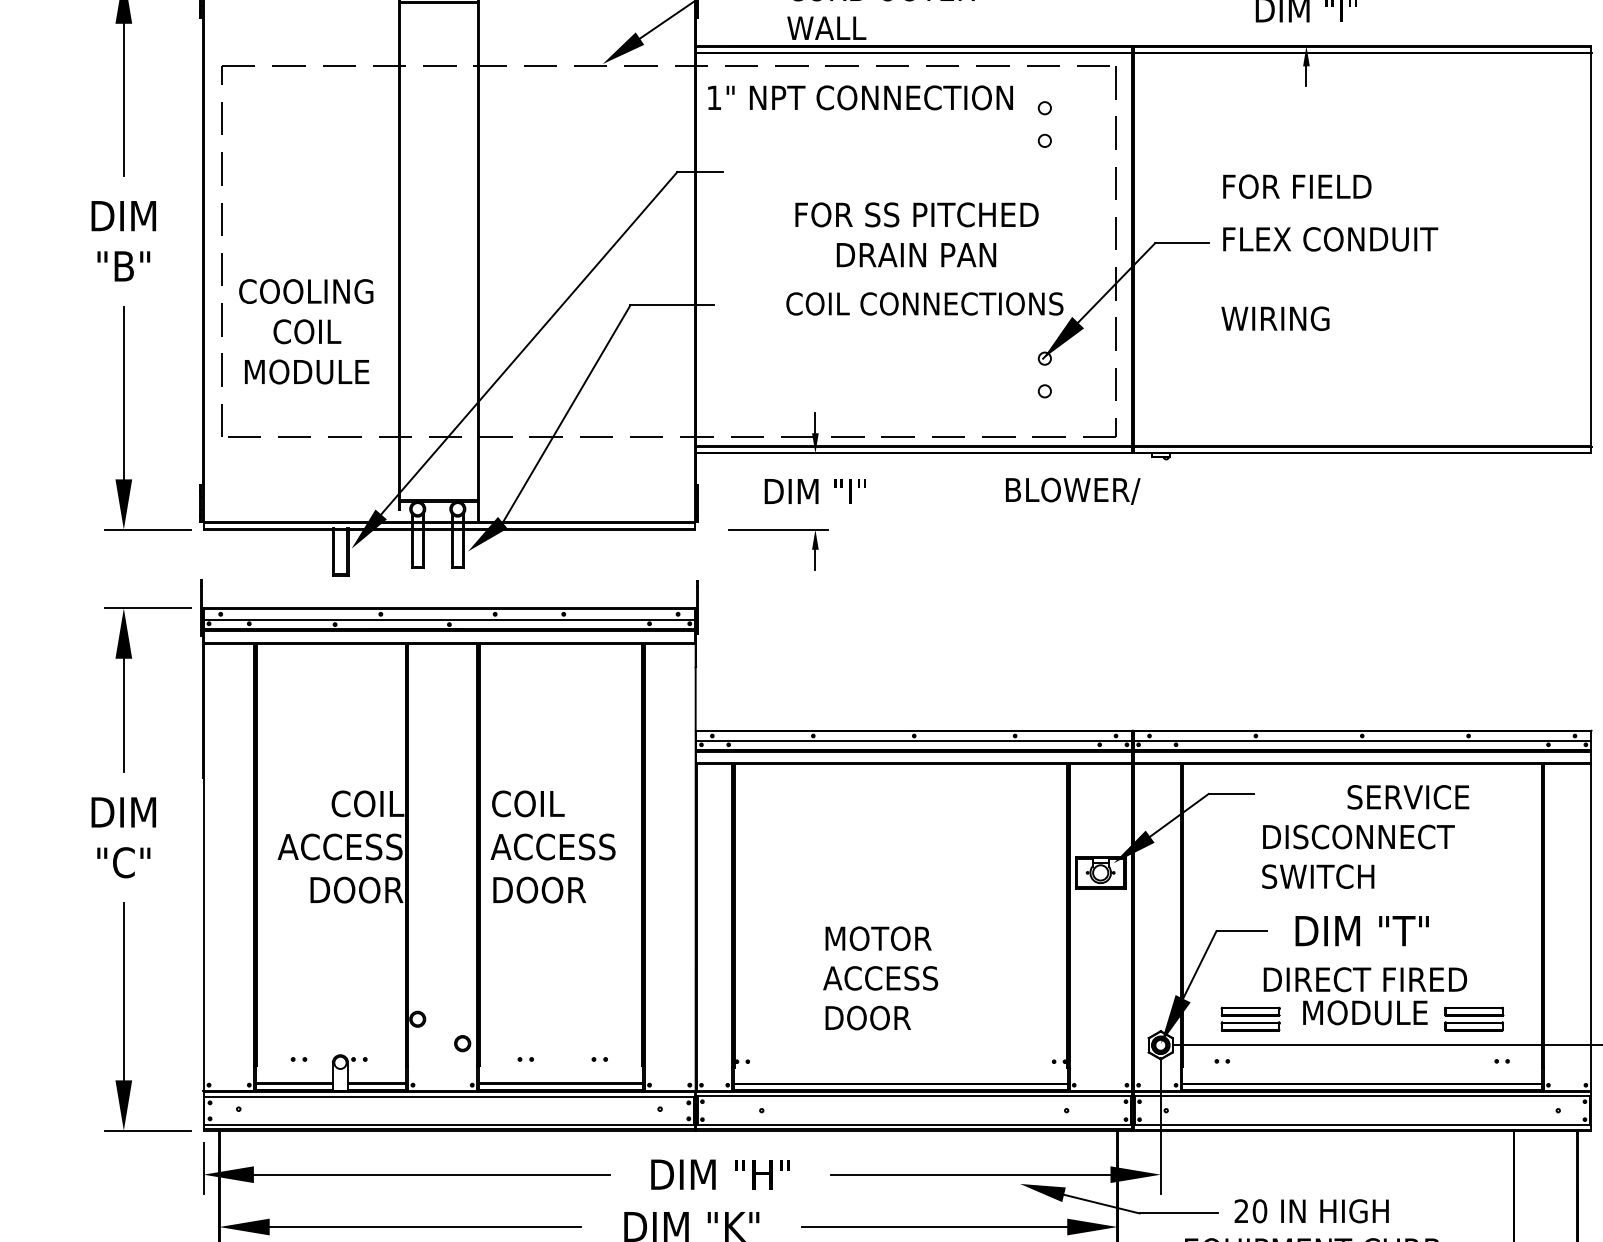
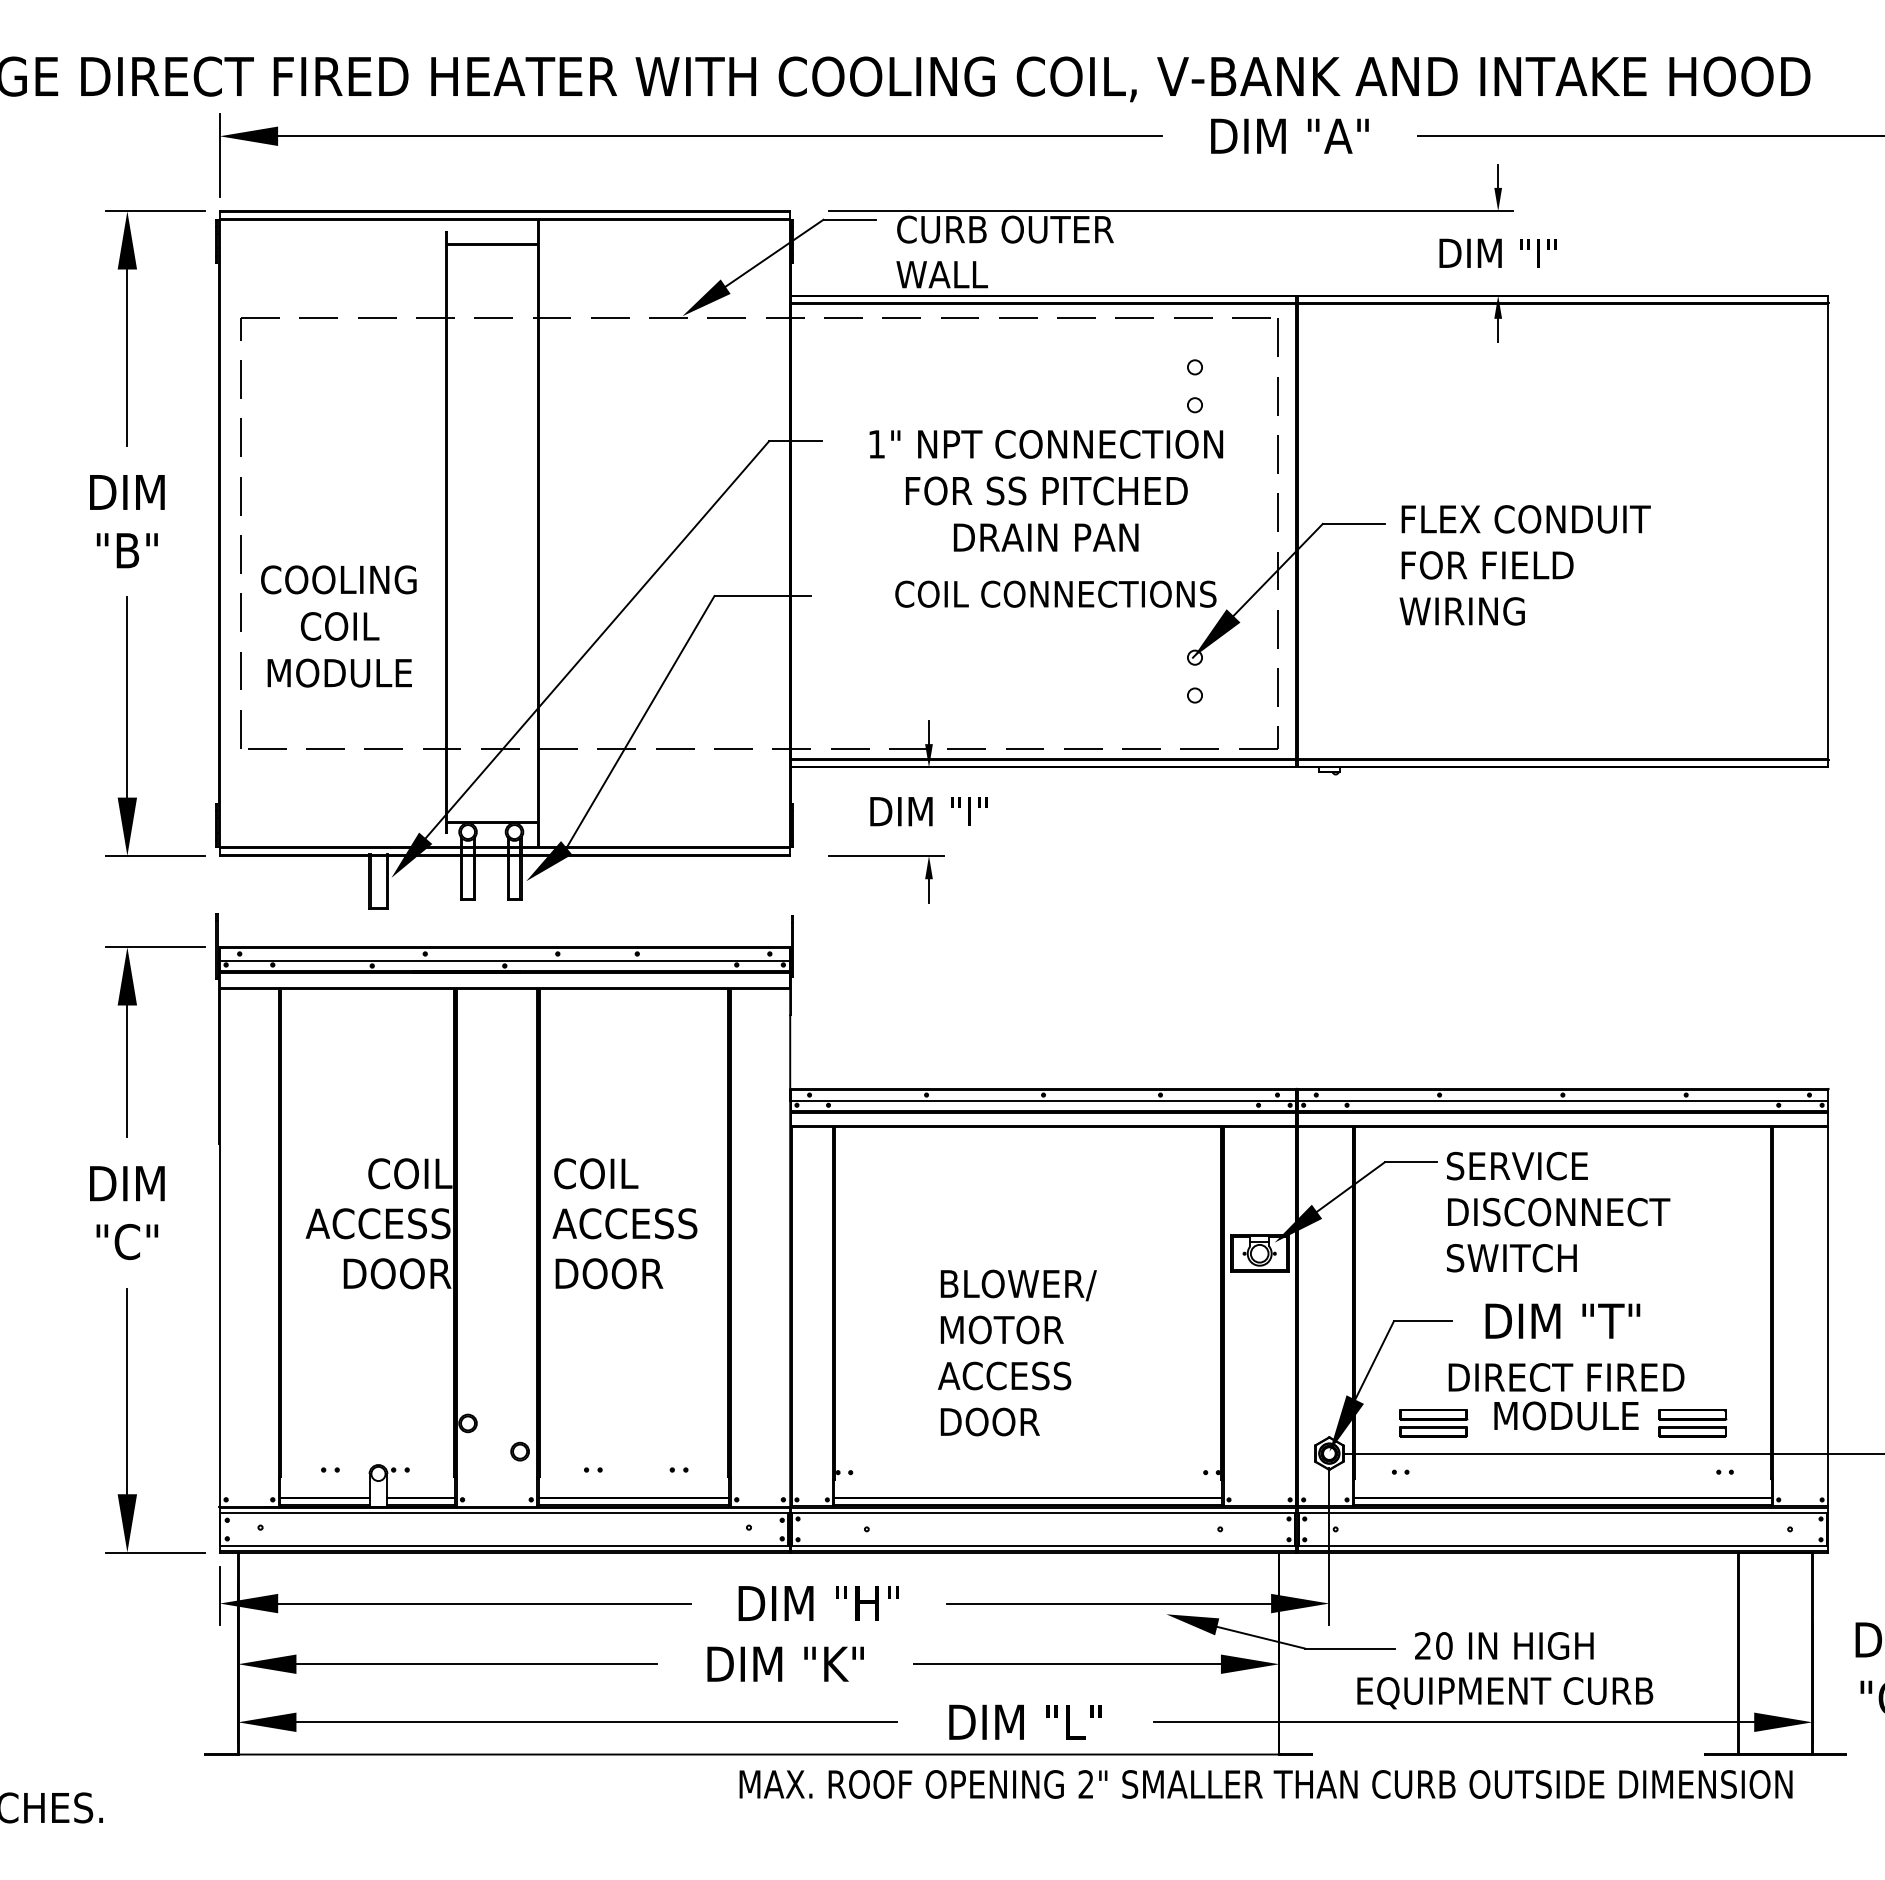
text: (860, 97) -> (1046, 444), moved
text: (1297, 186) -> (1487, 565), moved
text: (1072, 491) -> (1018, 1285), moved
text: (1408, 796) -> (1517, 1165), moved

